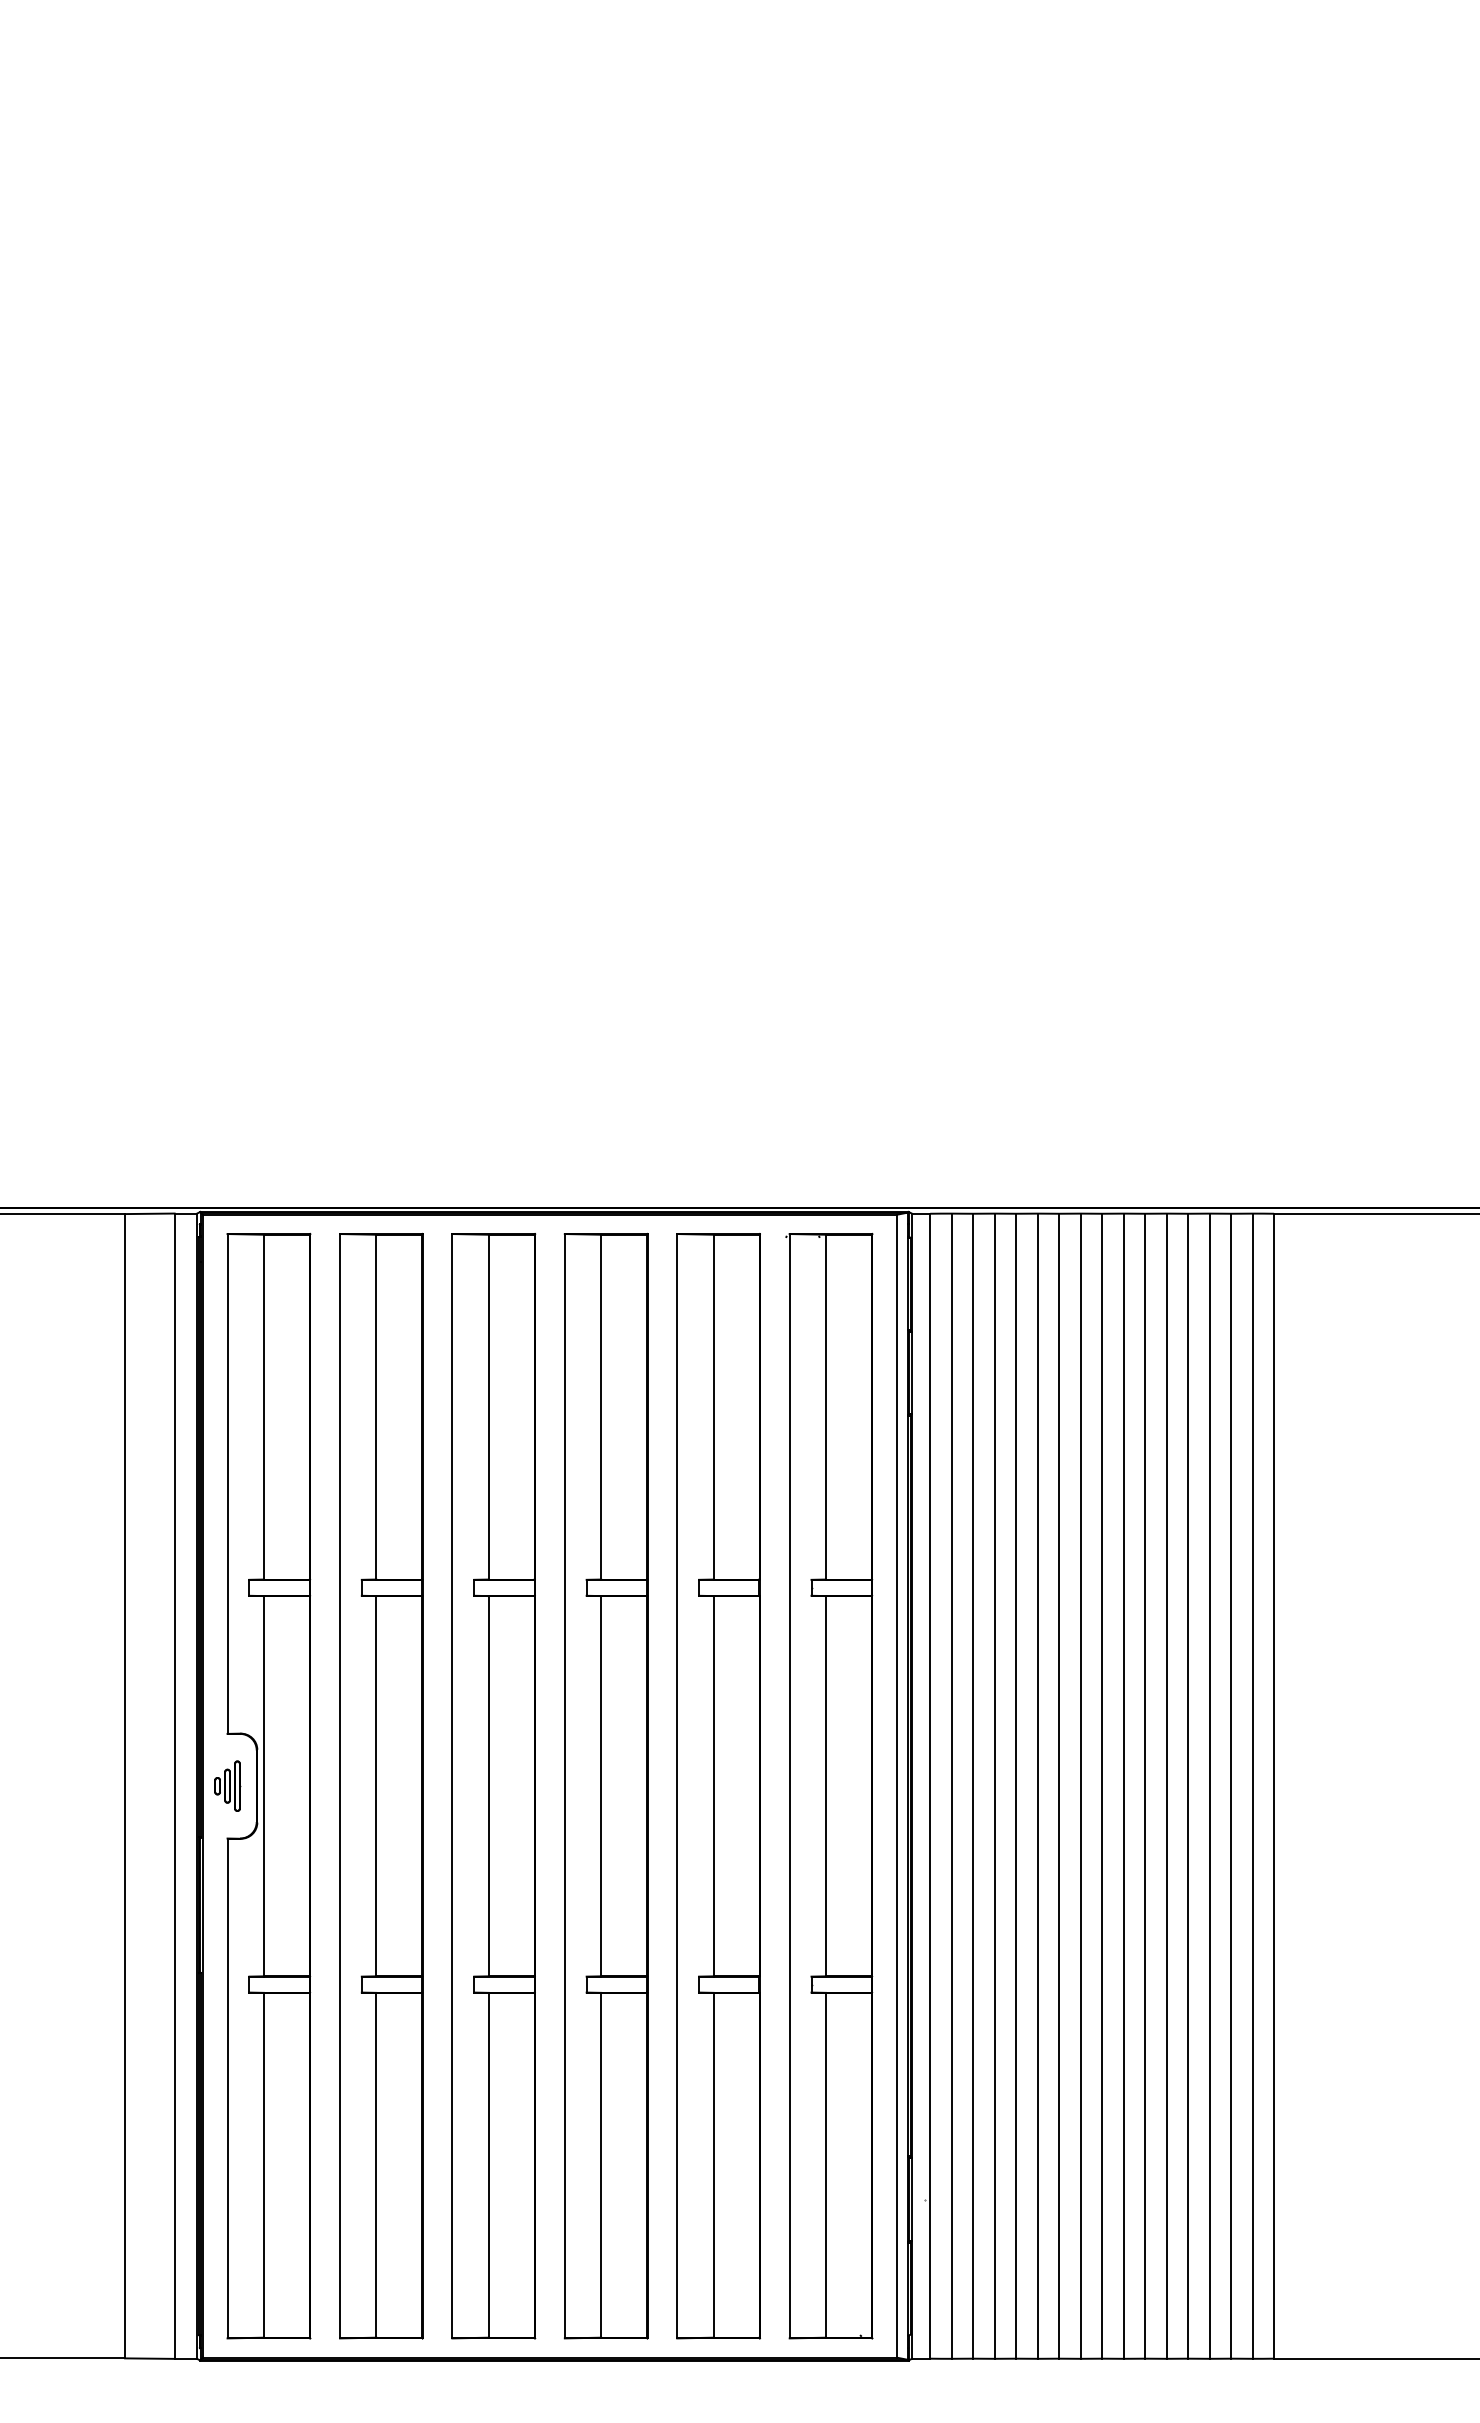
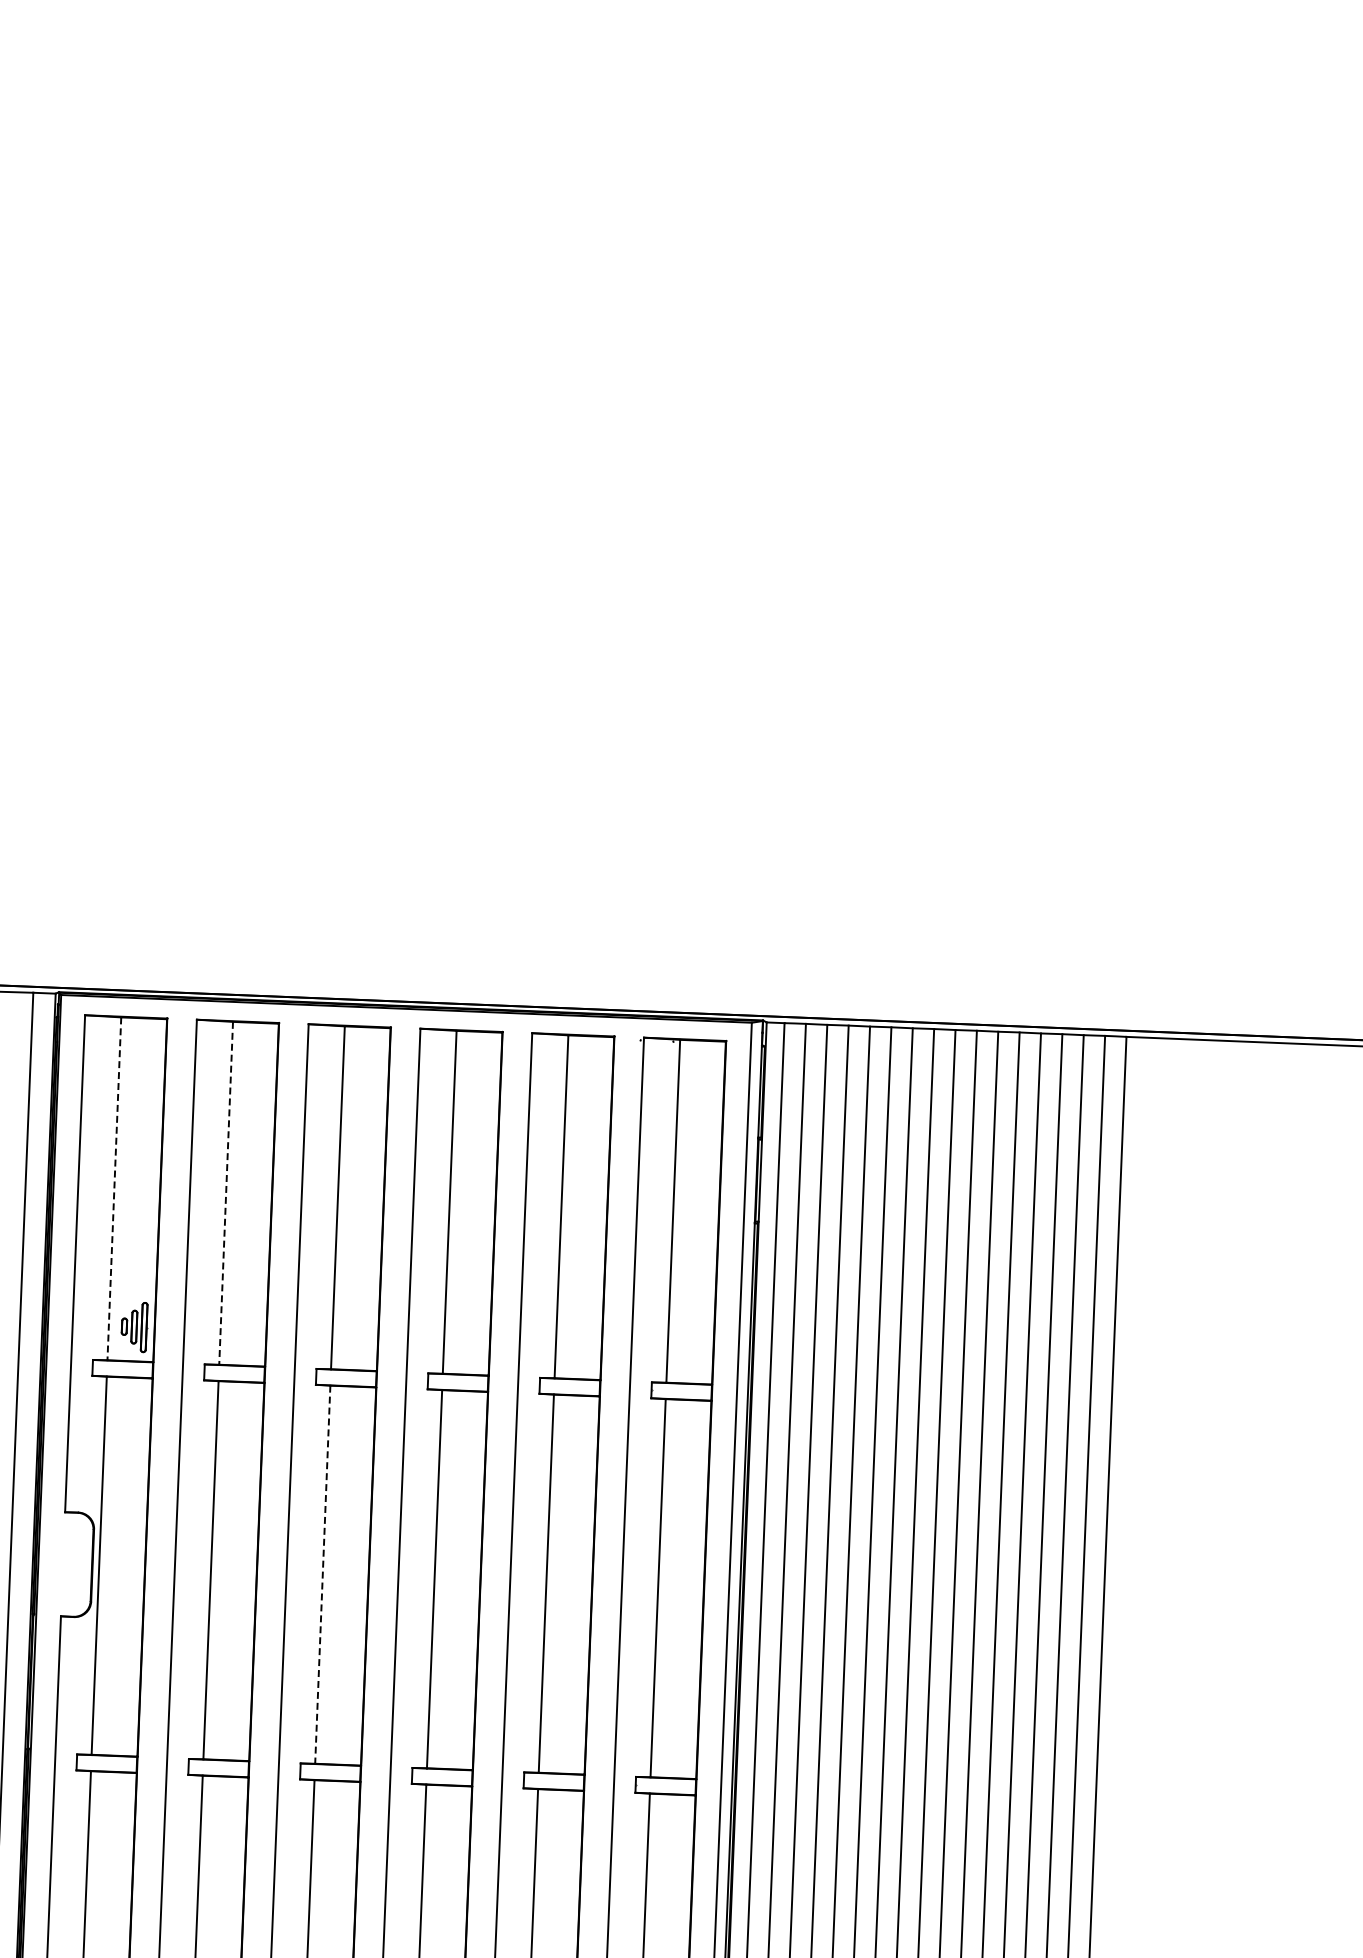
line: (263, 1407) -> (113, 1189), solid -> dashed
line: (376, 1407) -> (226, 1193), solid -> dashed
part: (227, 1785) -> (134, 1326), moved
line: (488, 1786) -> (322, 1574), solid -> dashed

